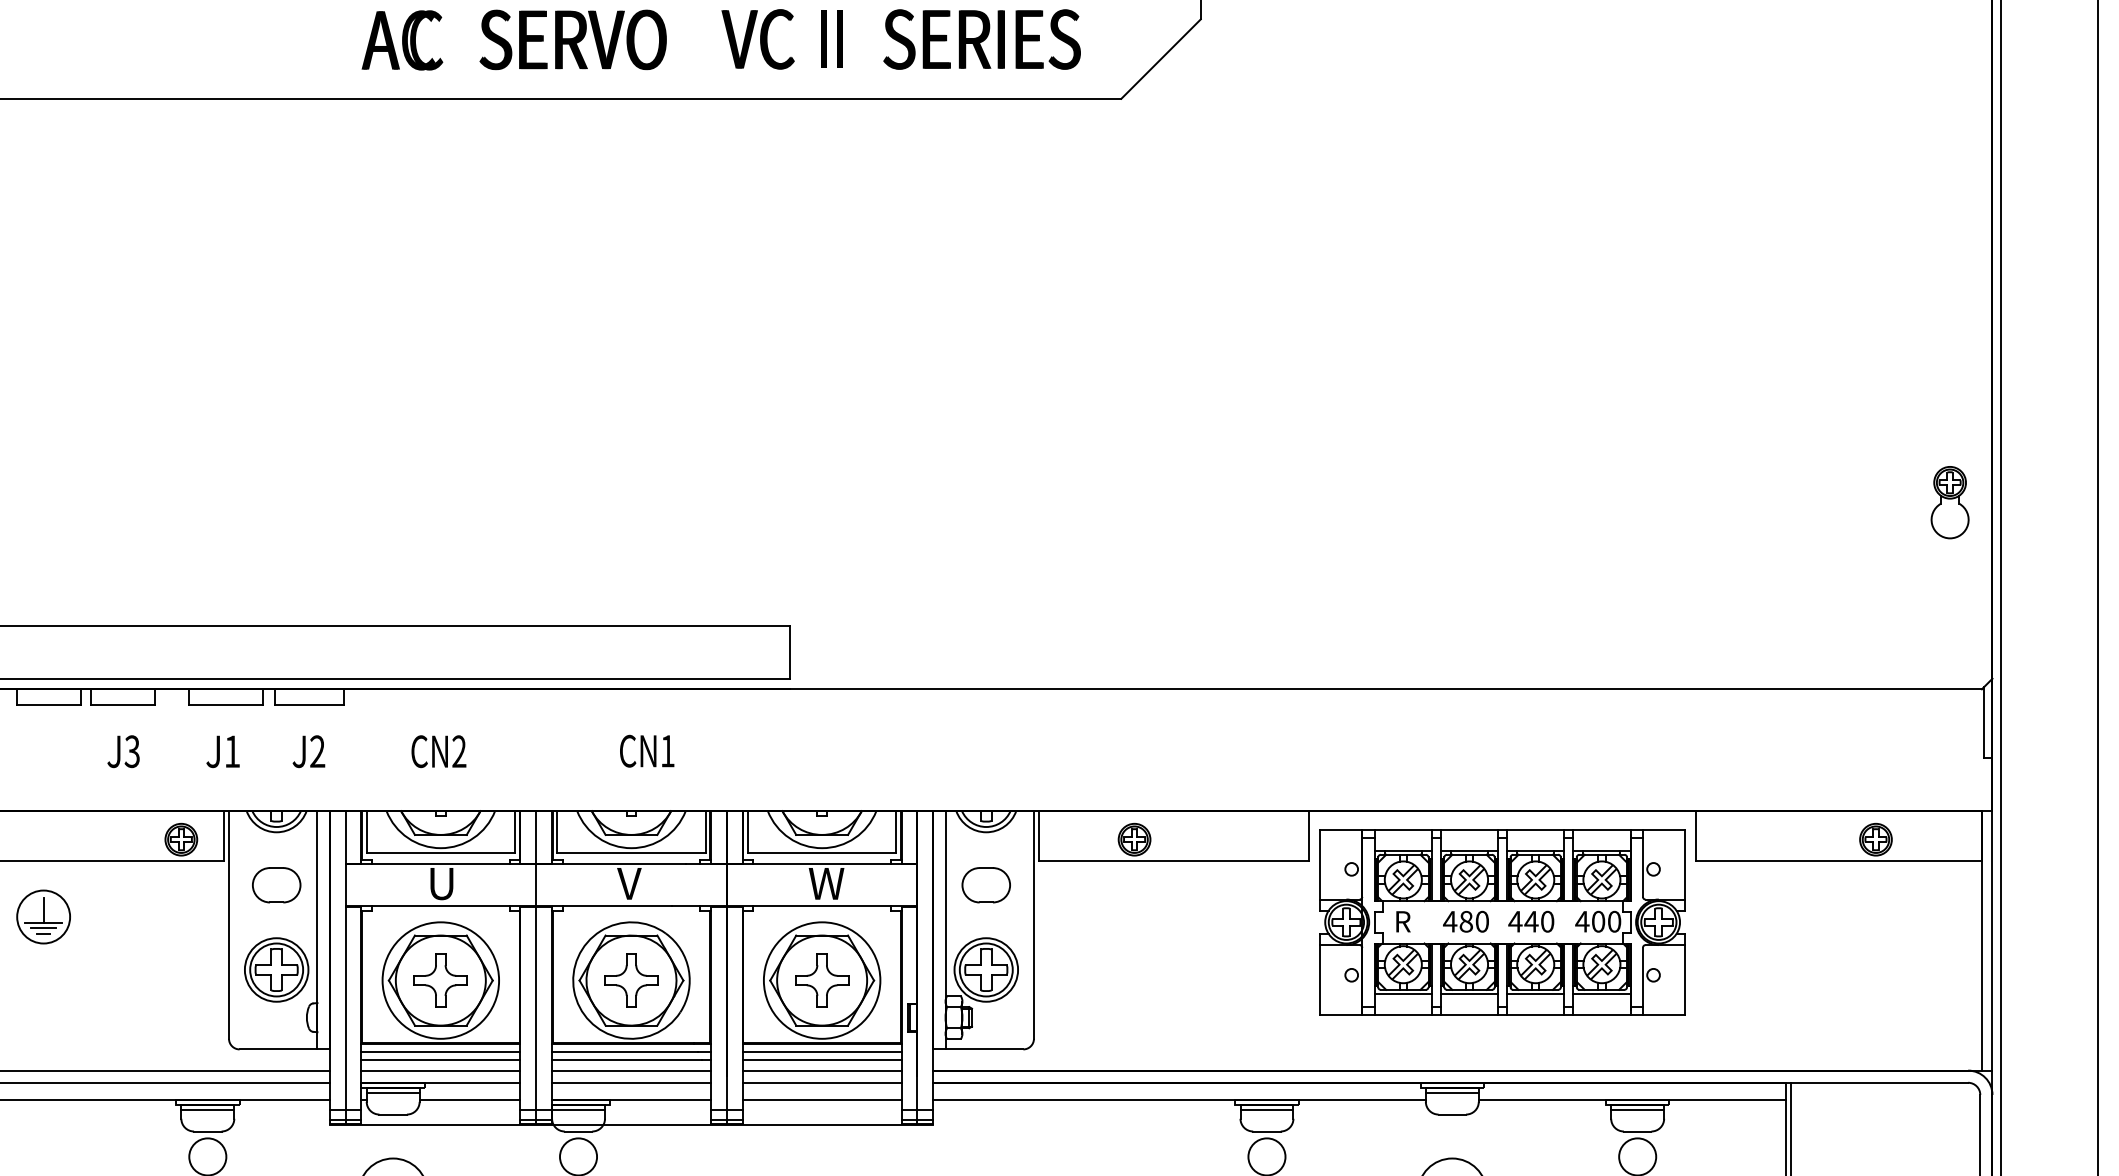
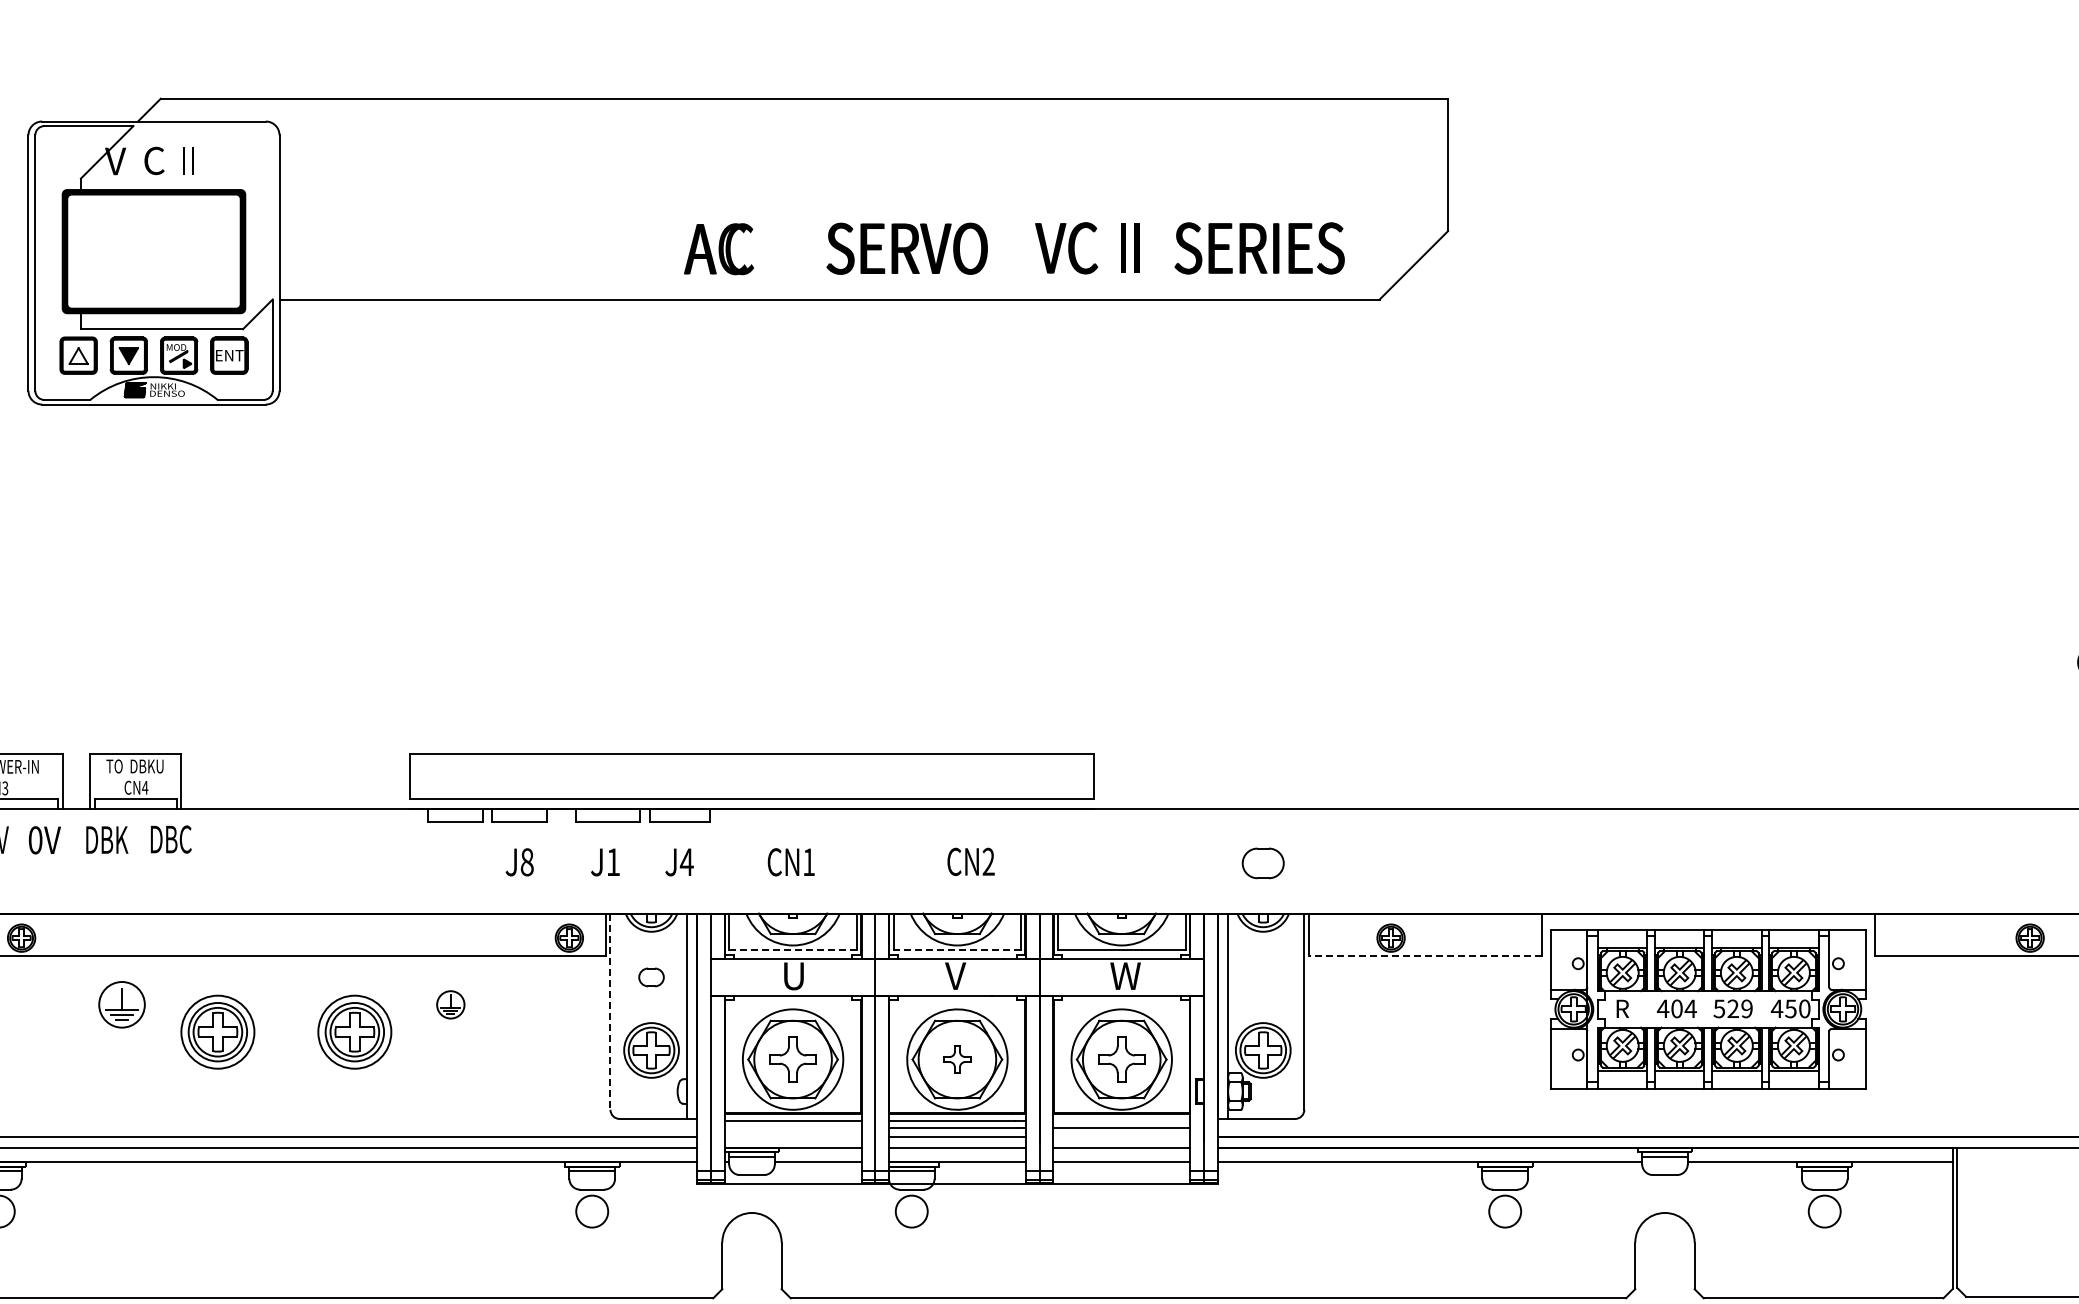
text: (401, 40) -> (718, 249), moved
text: (317, 750) -> (686, 861), J2 -> J4
text: (459, 750) -> (809, 861), CN2 -> CN1
text: (667, 750) -> (988, 861), CN1 -> CN2
text: (131, 751) -> (526, 862), J3 -> J8
line: (441, 854) -> (793, 950), solid -> dashed
line: (631, 854) -> (957, 950), solid -> dashed
line: (1173, 860) -> (1424, 956), solid -> dashed
part: (276, 885) -> (651, 977), size x0.6
part: (985, 885) -> (1262, 863), moved
part: (43, 916) -> (450, 1004), size x0.6
text: (1473, 921) -> (1683, 1008), 480 -> 404
text: (1530, 921) -> (1732, 1008), 440 -> 529
text: (1597, 921) -> (1790, 1008), 400 -> 450
line: (229, 925) -> (610, 1012), solid -> dashed
part: (631, 980) -> (957, 1059), size x0.6
line: (821, 1052) -> (1121, 1121), removed
line: (440, 1060) -> (792, 1128), removed
line: (440, 1070) -> (792, 1137), removed
line: (821, 1070) -> (1121, 1137), removed

